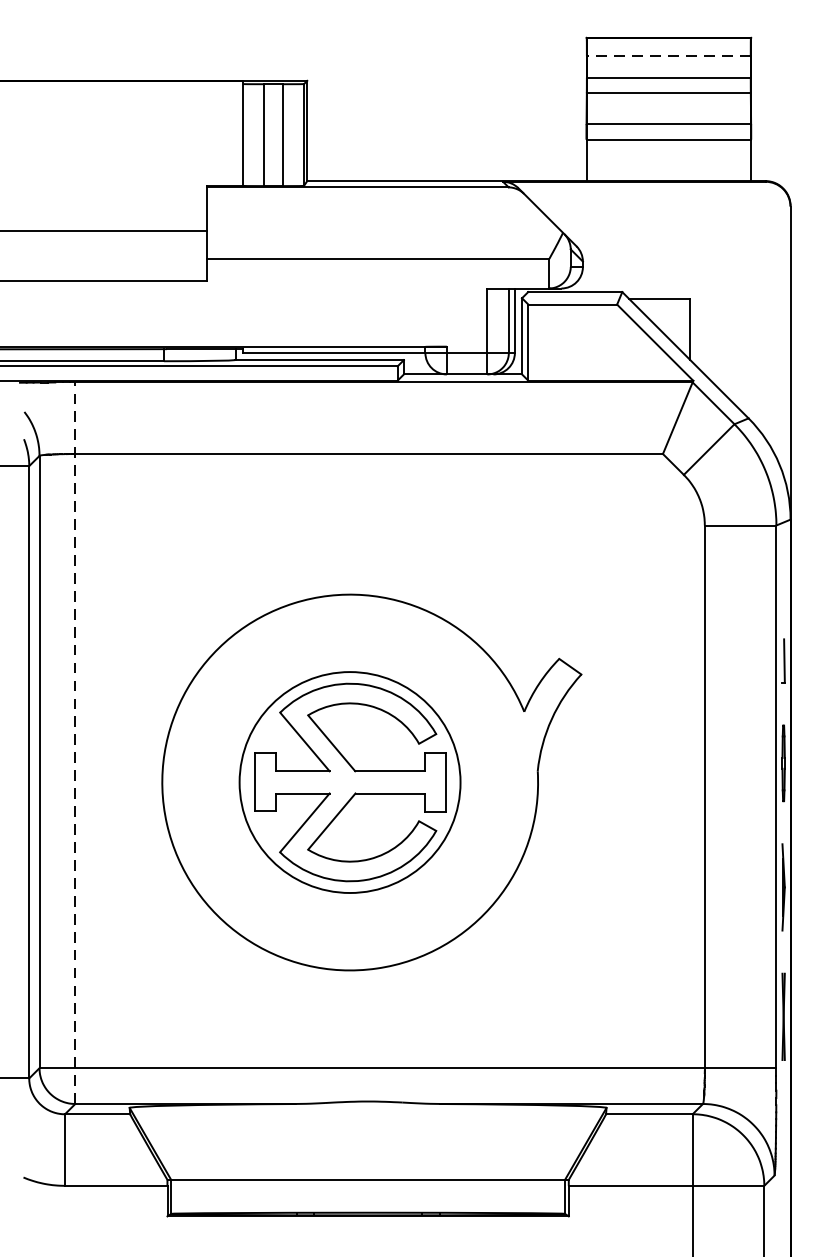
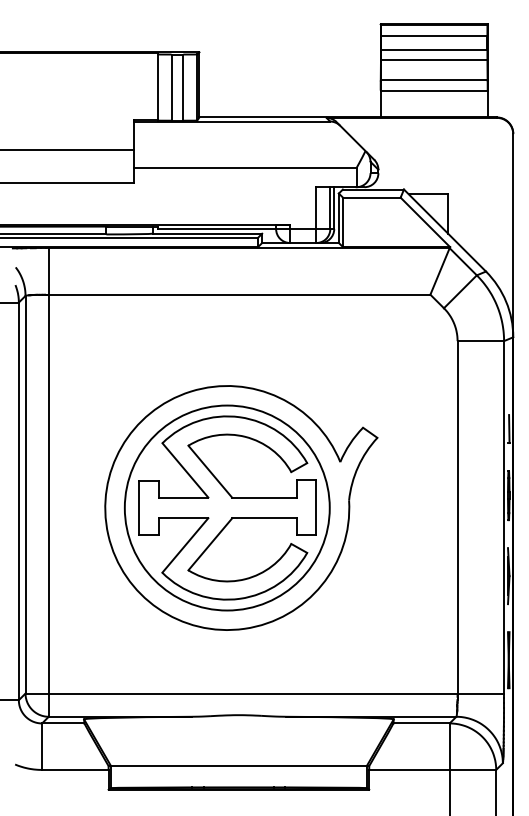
line: (667, 56) -> (433, 36), dashed -> solid
line: (74, 741) -> (48, 481), dashed -> solid
part: (348, 781) -> (226, 507), size x1.43

